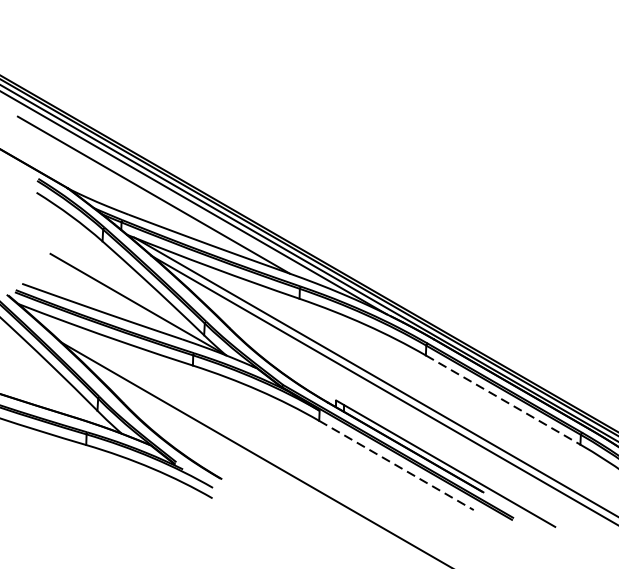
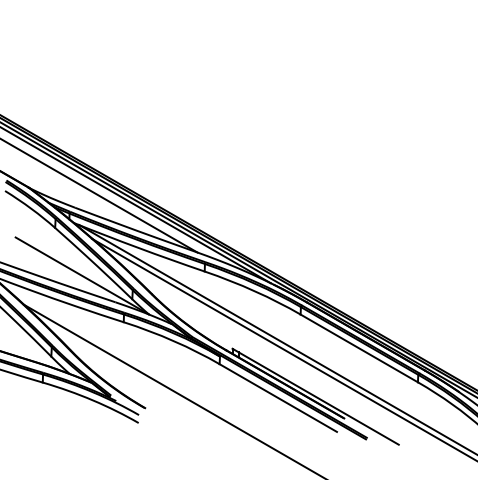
line: (503, 400) -> (359, 348), dashed -> solid
line: (396, 466) -> (278, 398), dashed -> solid

